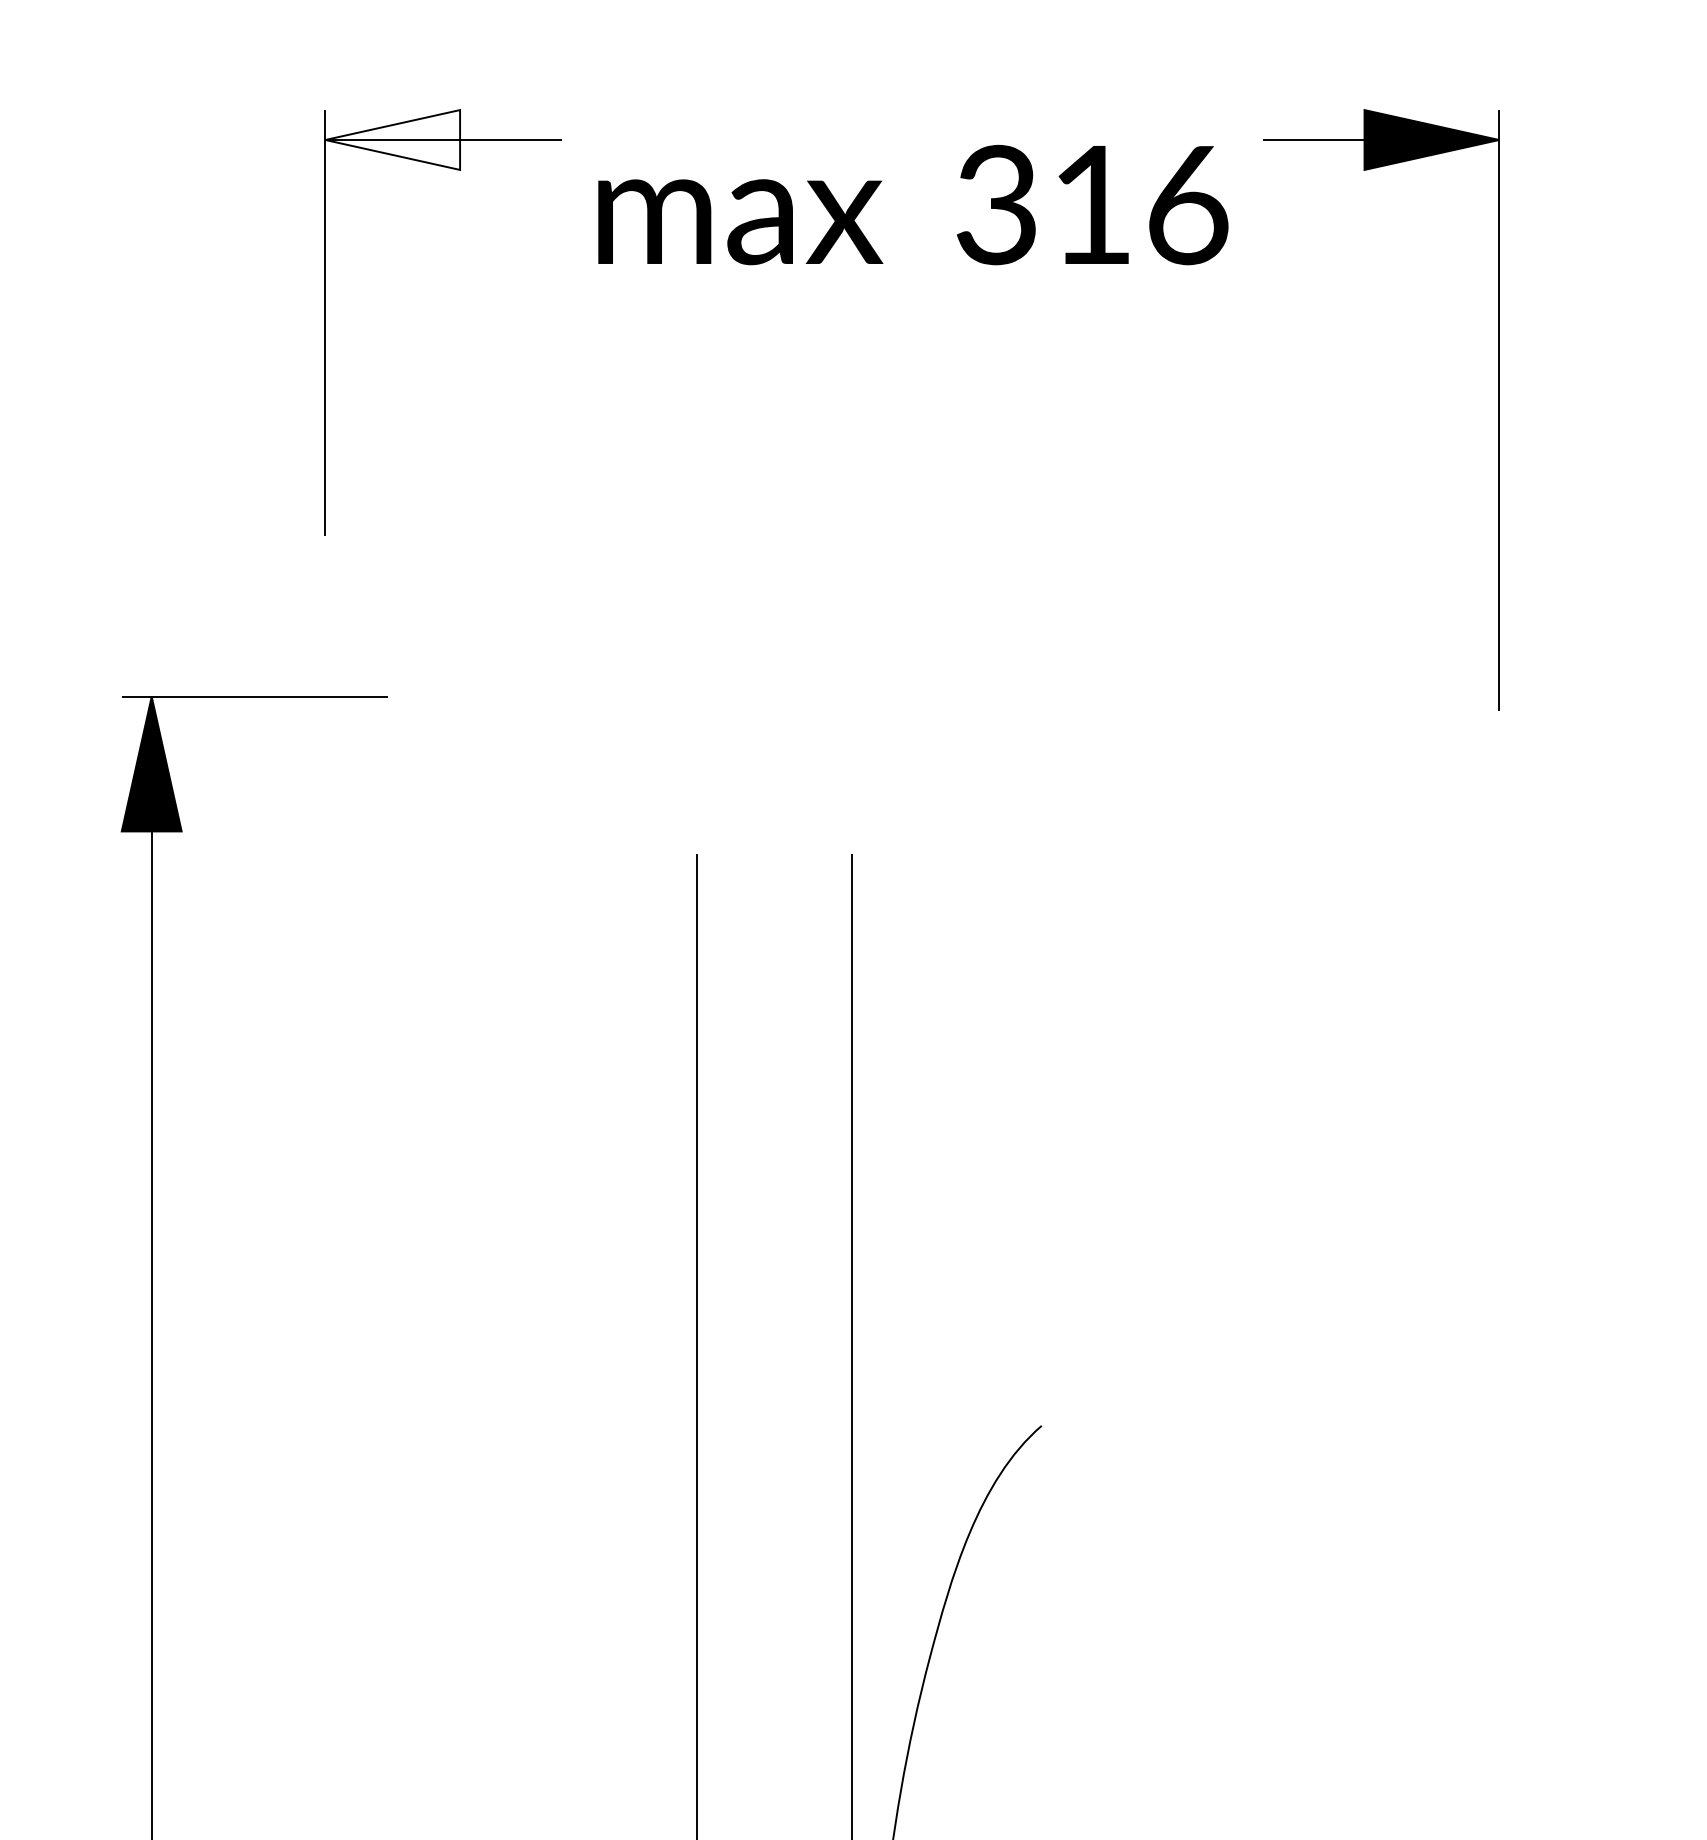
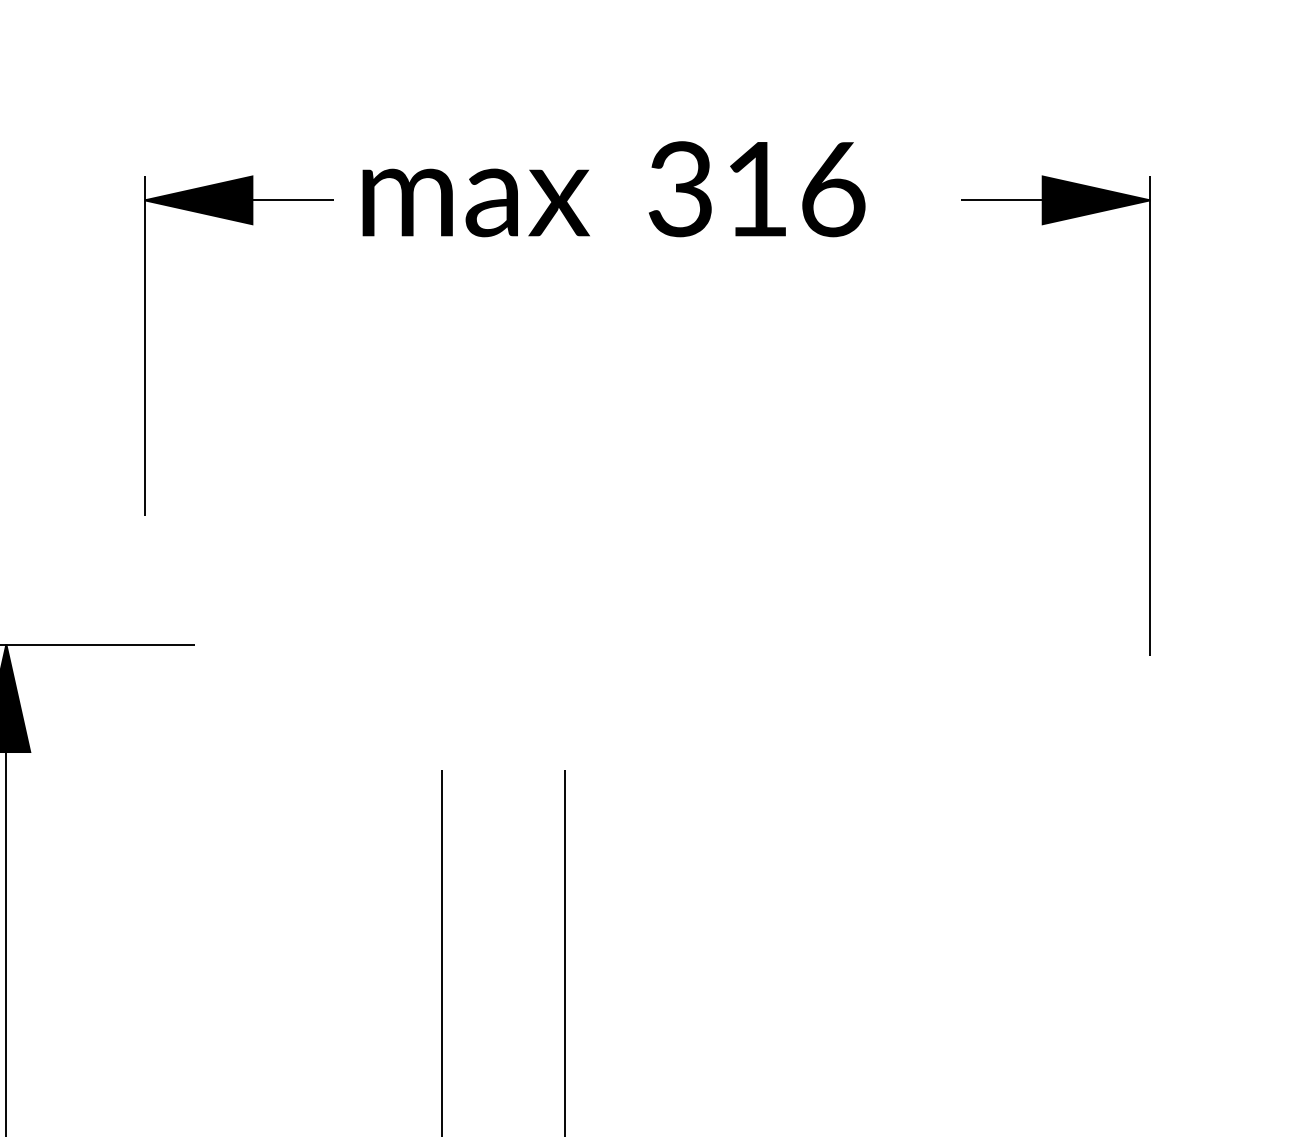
fill: (392, 139) -> (198, 199), added
text: (913, 204) -> (614, 188), moved
part: (1498, 409) -> (1149, 415), moved

